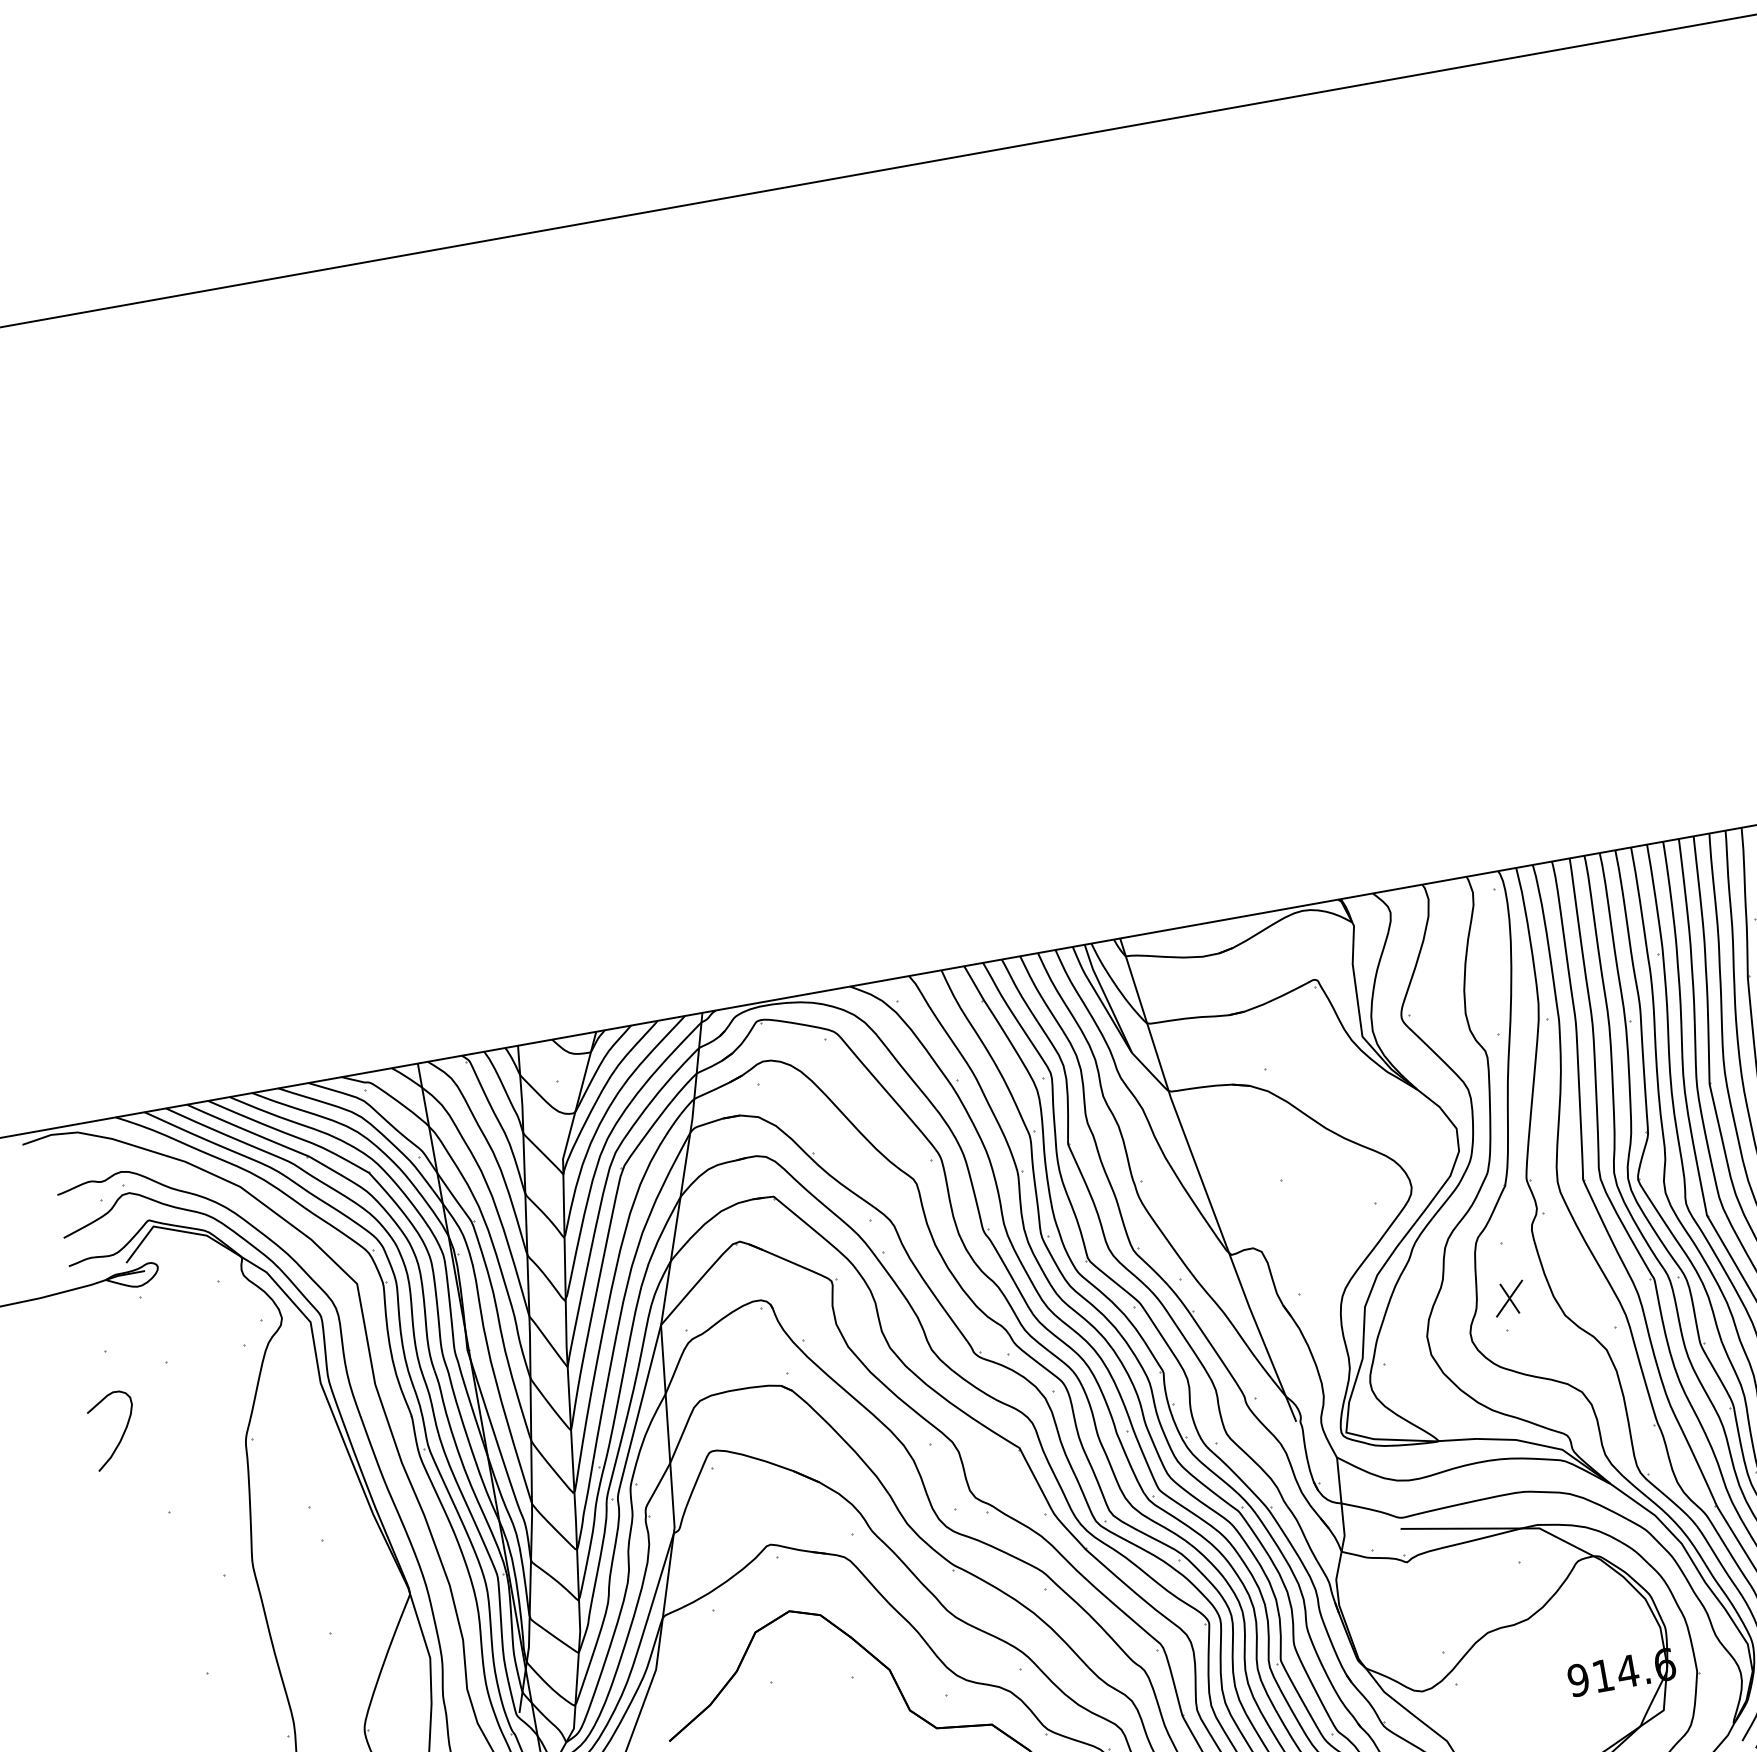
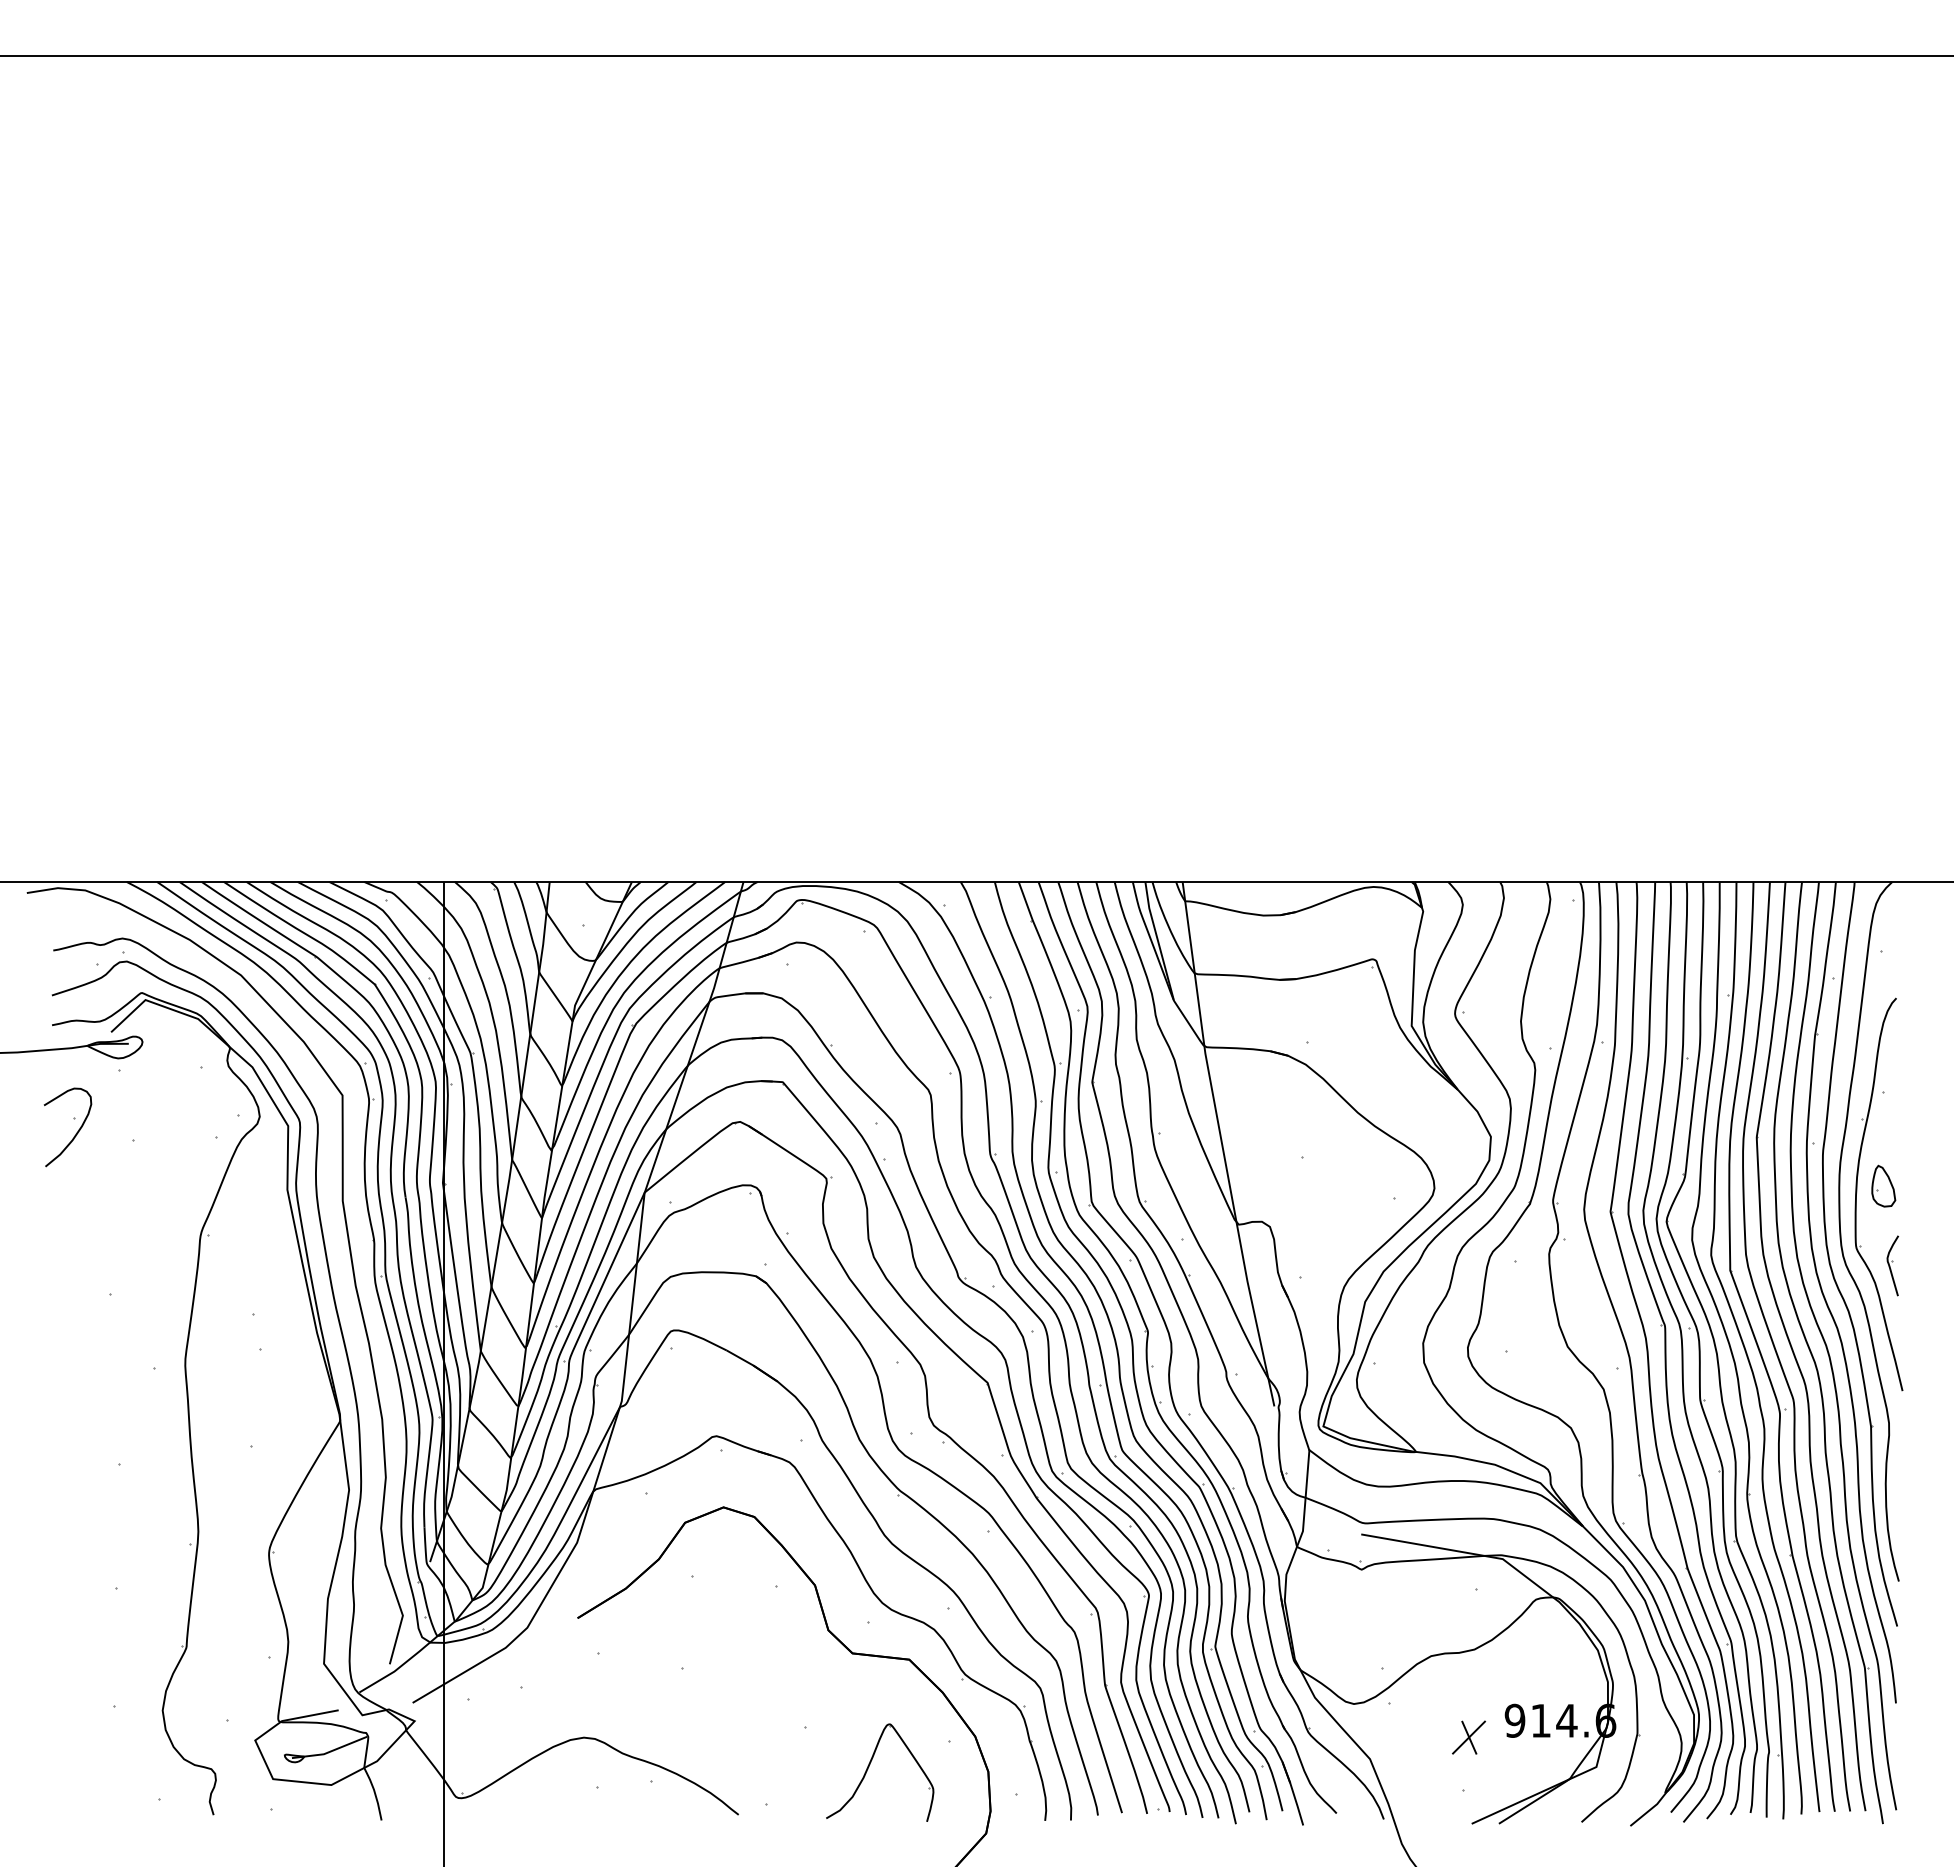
part: (1509, 1298) -> (1468, 1737), moved
curve: (122, 1433) -> (76, 1132), moved

